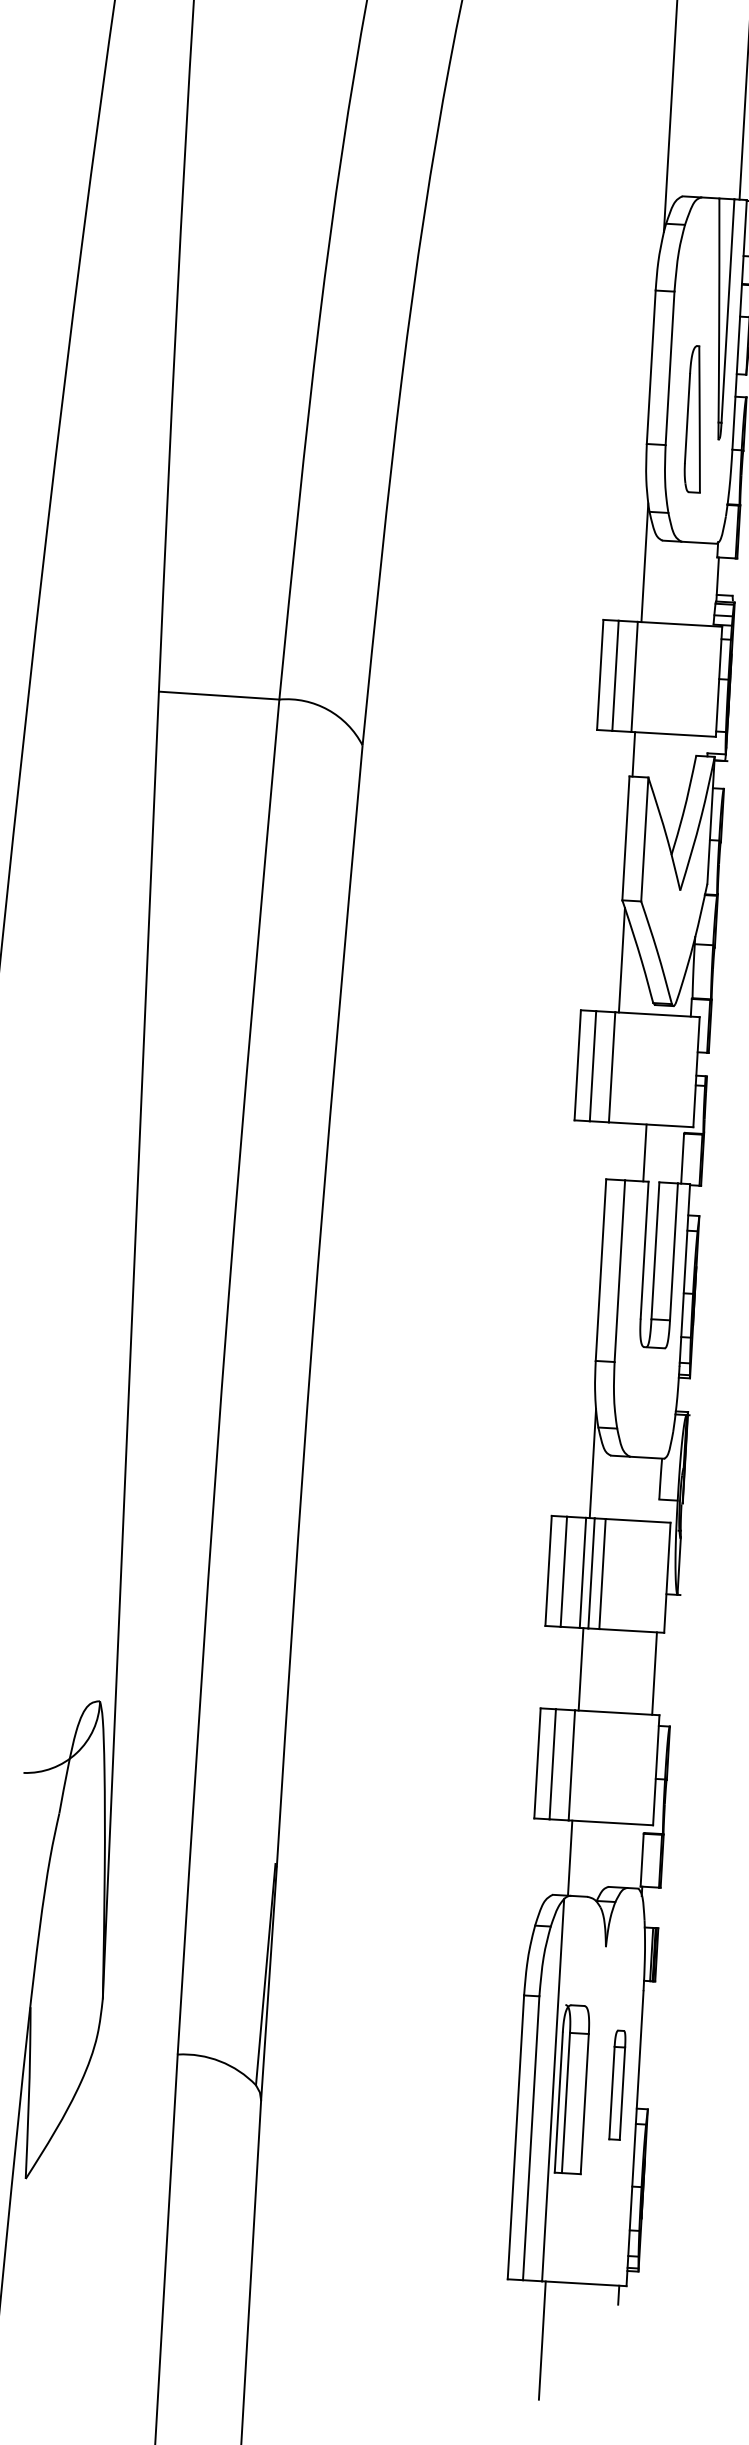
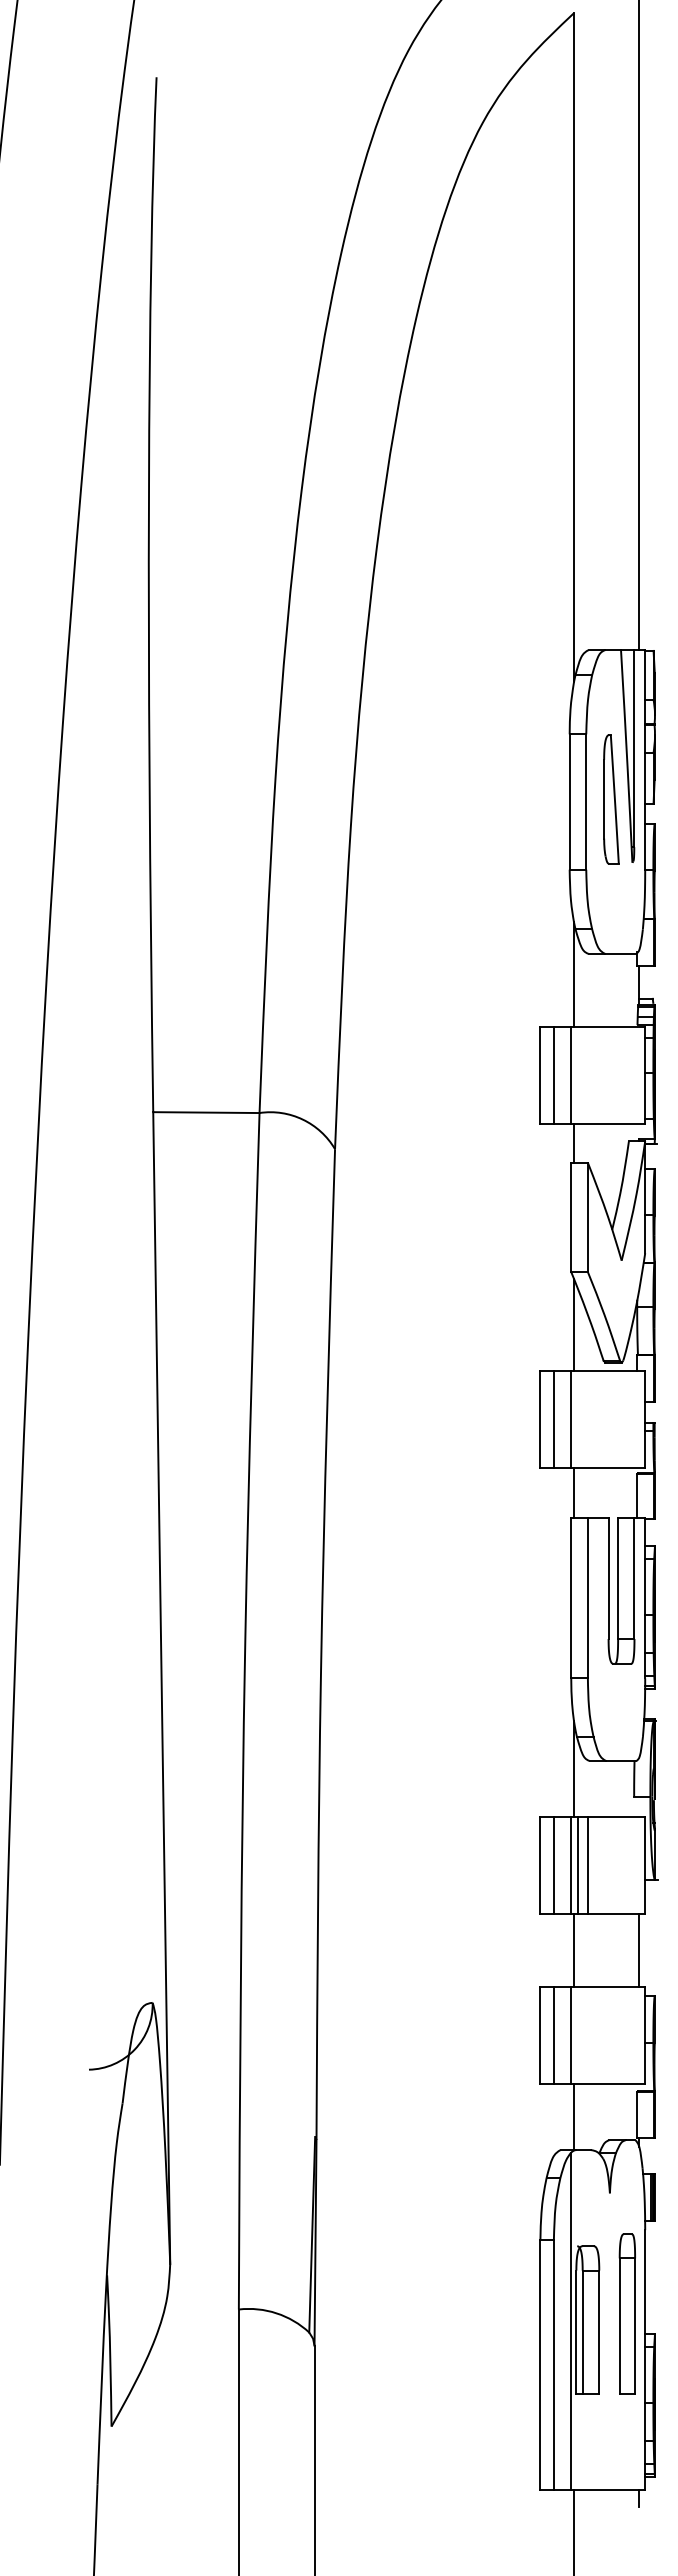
part: (695, 419) -> (611, 799), moved
line: (644, 1153) -> (573, 1493), moved
part: (616, 2084) -> (626, 2313), size x1.67

